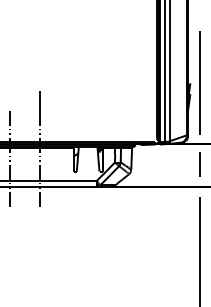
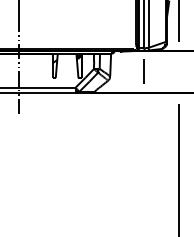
line: (199, 164) -> (143, 71), moved

